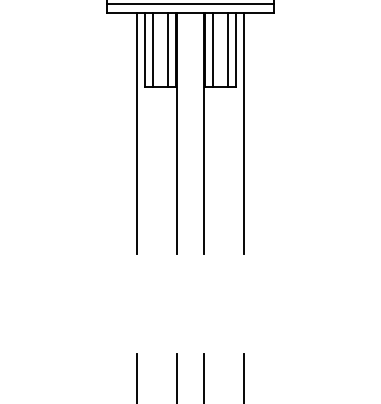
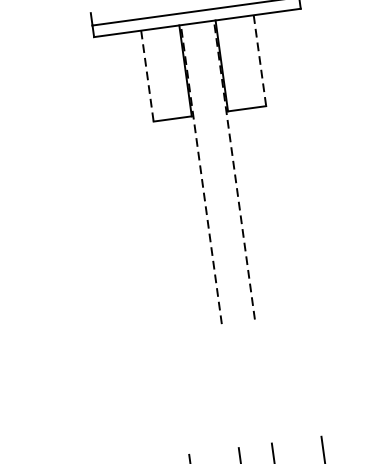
line: (152, 49) -> (156, 74), removed
line: (168, 49) -> (176, 71), removed
line: (212, 49) -> (230, 64), removed
line: (228, 49) -> (250, 61), removed
line: (145, 50) -> (147, 76), solid -> dashed
line: (235, 50) -> (259, 61), solid -> dashed
line: (137, 133) -> (152, 180), removed
line: (177, 133) -> (201, 174), solid -> dashed
line: (203, 133) -> (233, 169), solid -> dashed
line: (243, 133) -> (283, 162), removed

